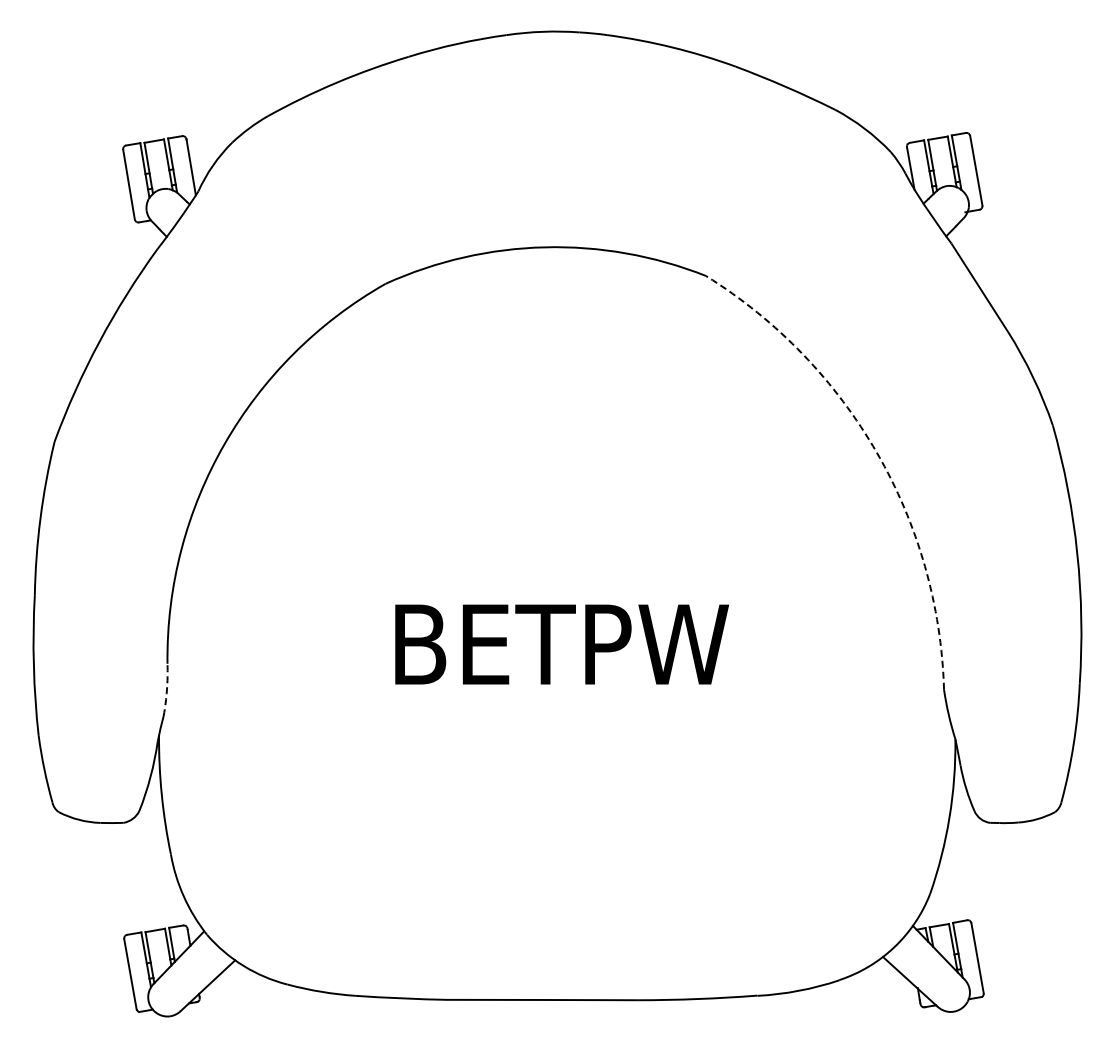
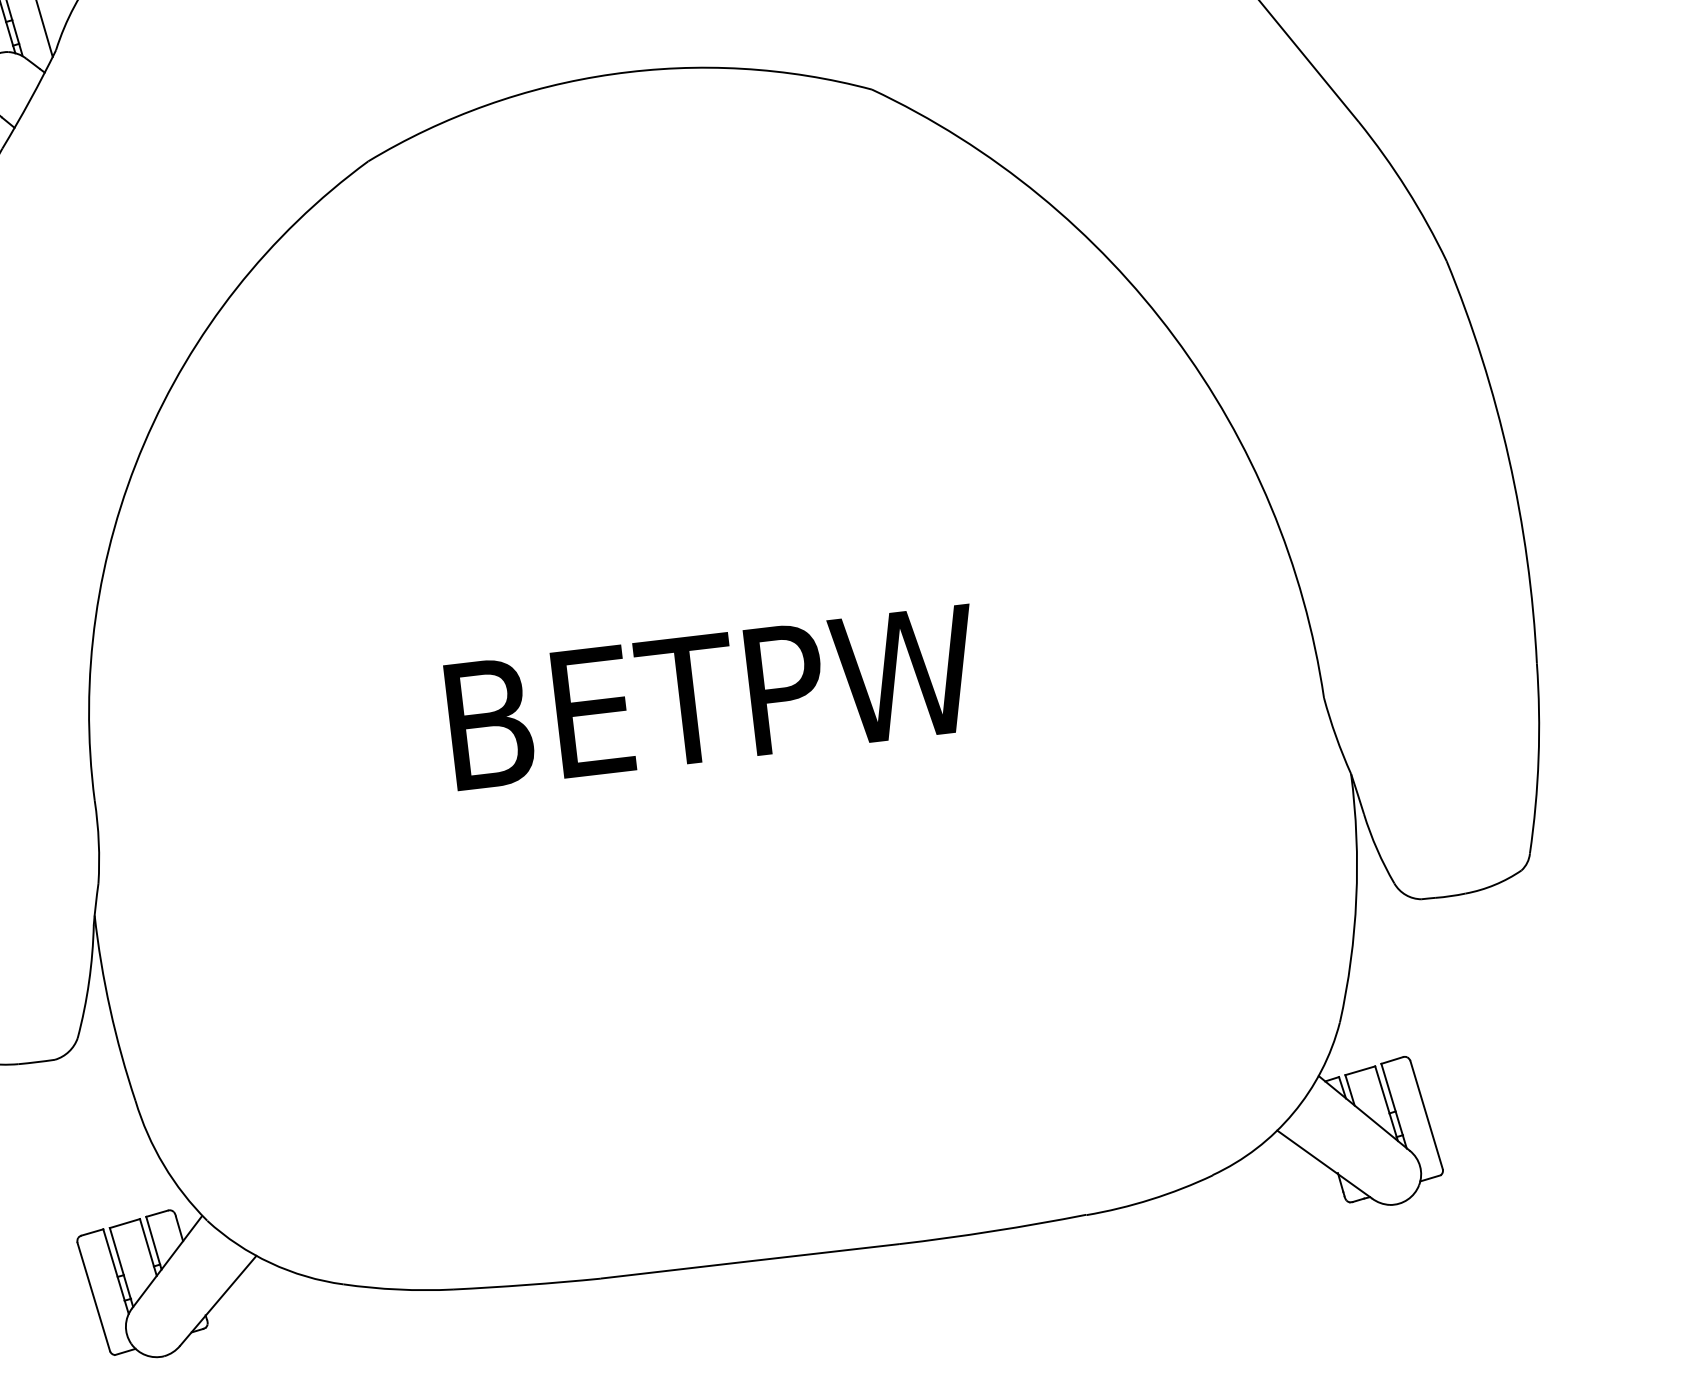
arc: (877, 452) -> (1175, 336), dashed -> solid
arc: (166, 690) -> (98, 843), dashed -> solid

